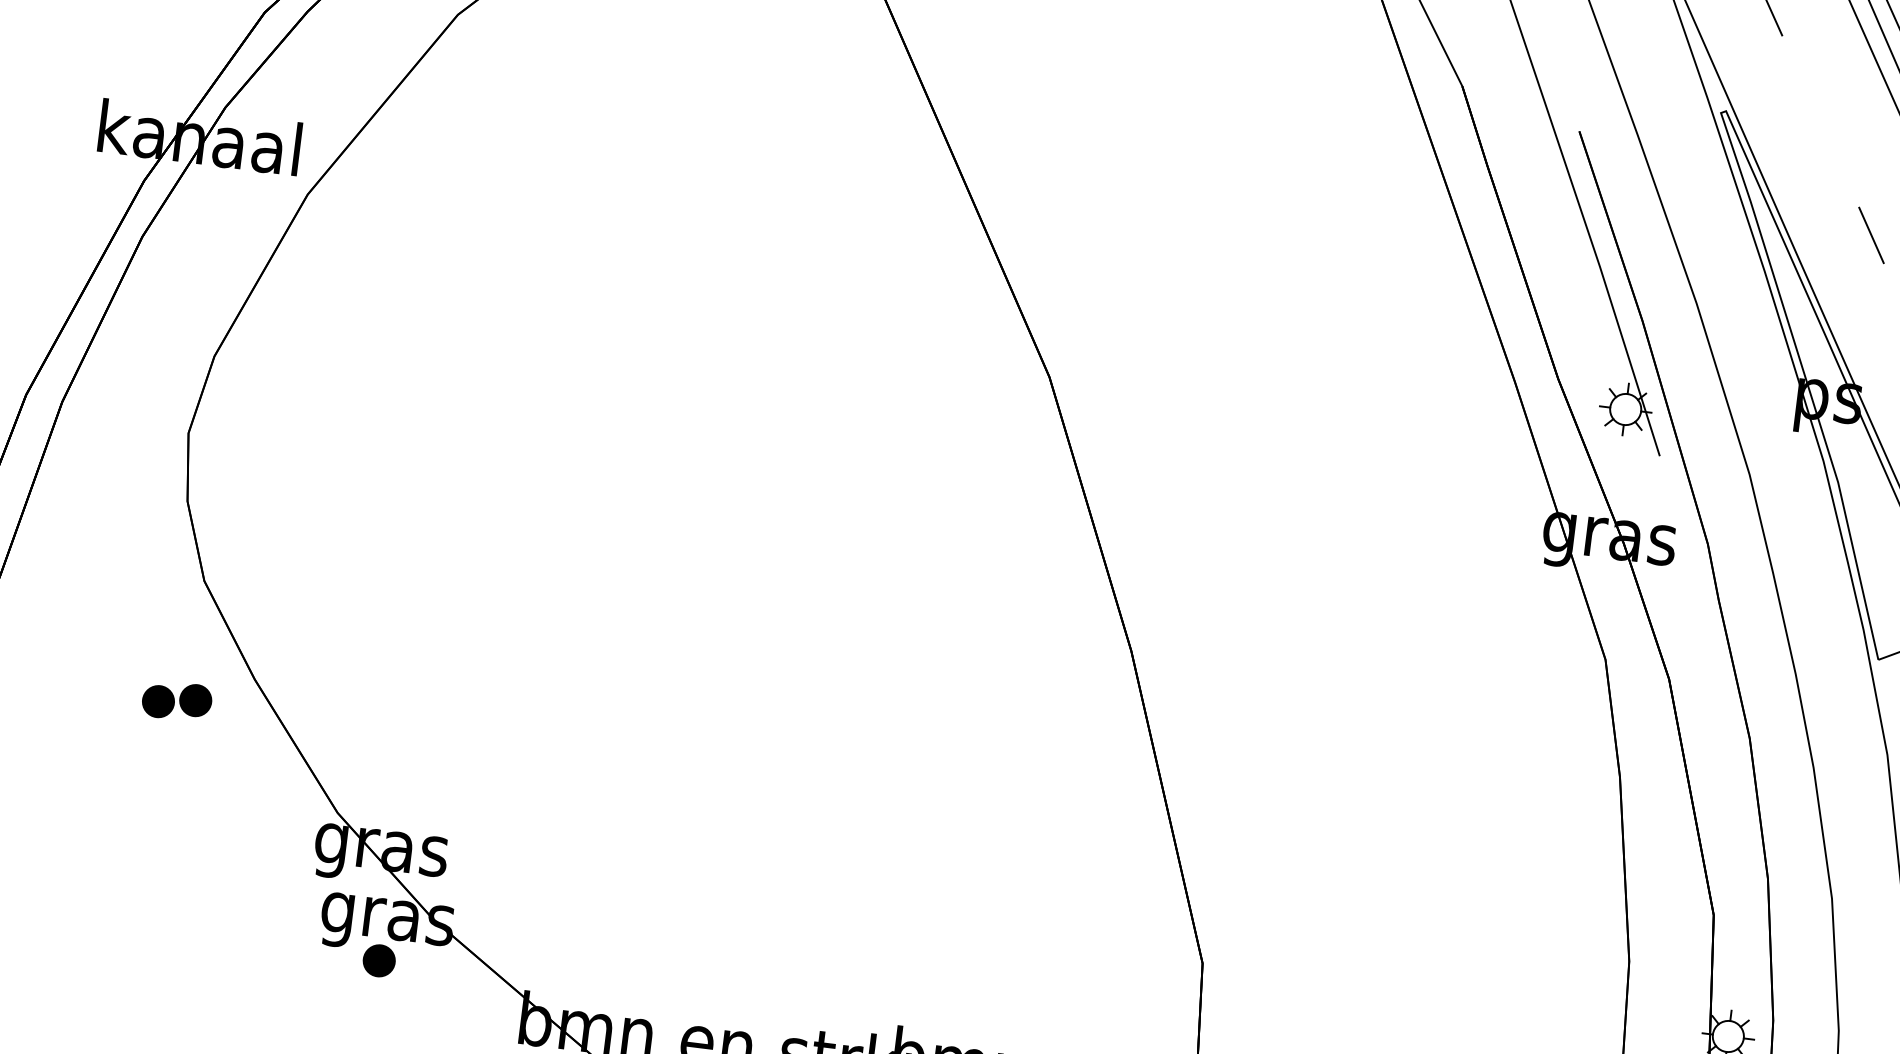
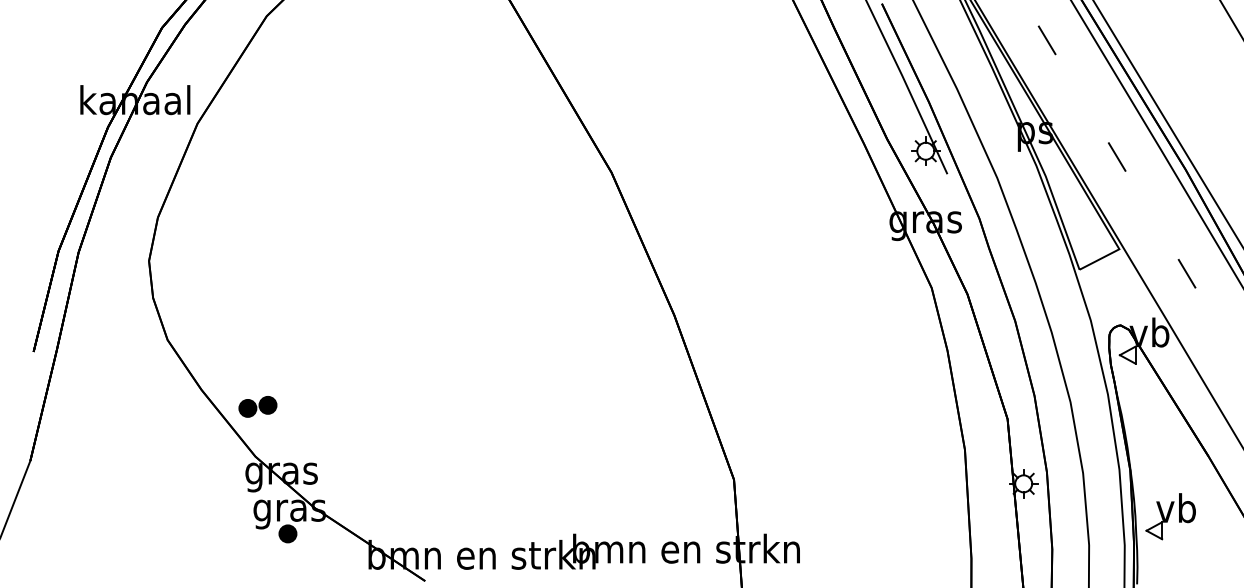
part: (176, 700) -> (257, 406), moved

